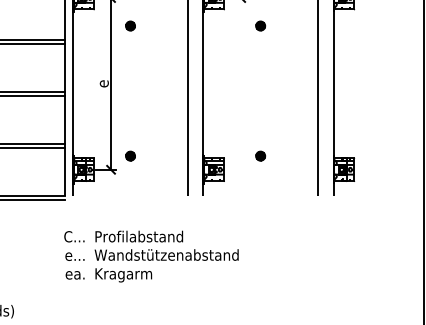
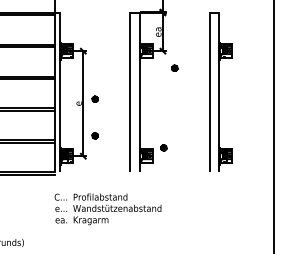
part: (129, 24) -> (94, 98), moved
part: (129, 155) -> (94, 135), moved
part: (260, 155) -> (163, 147), moved

